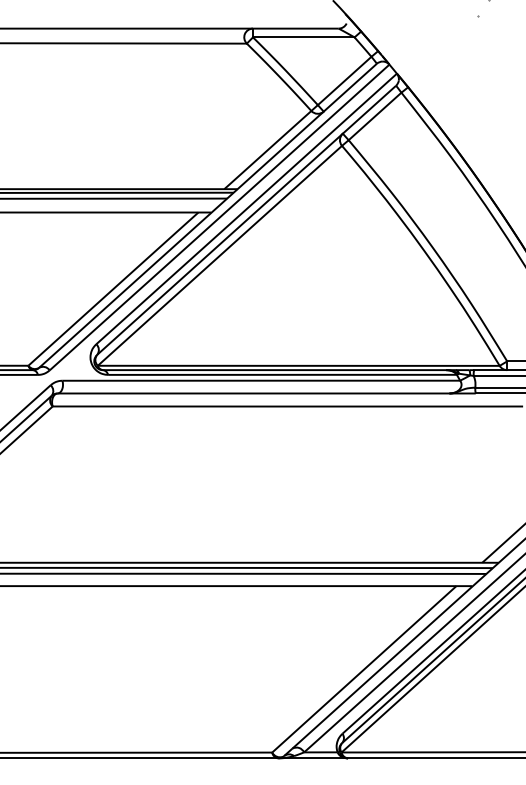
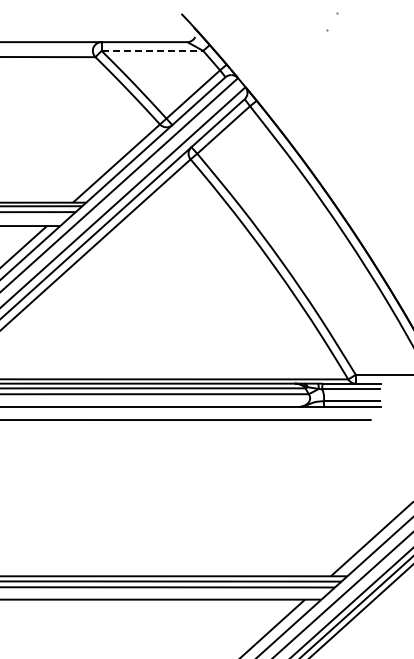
line: (303, 37) -> (152, 51), solid -> dashed

